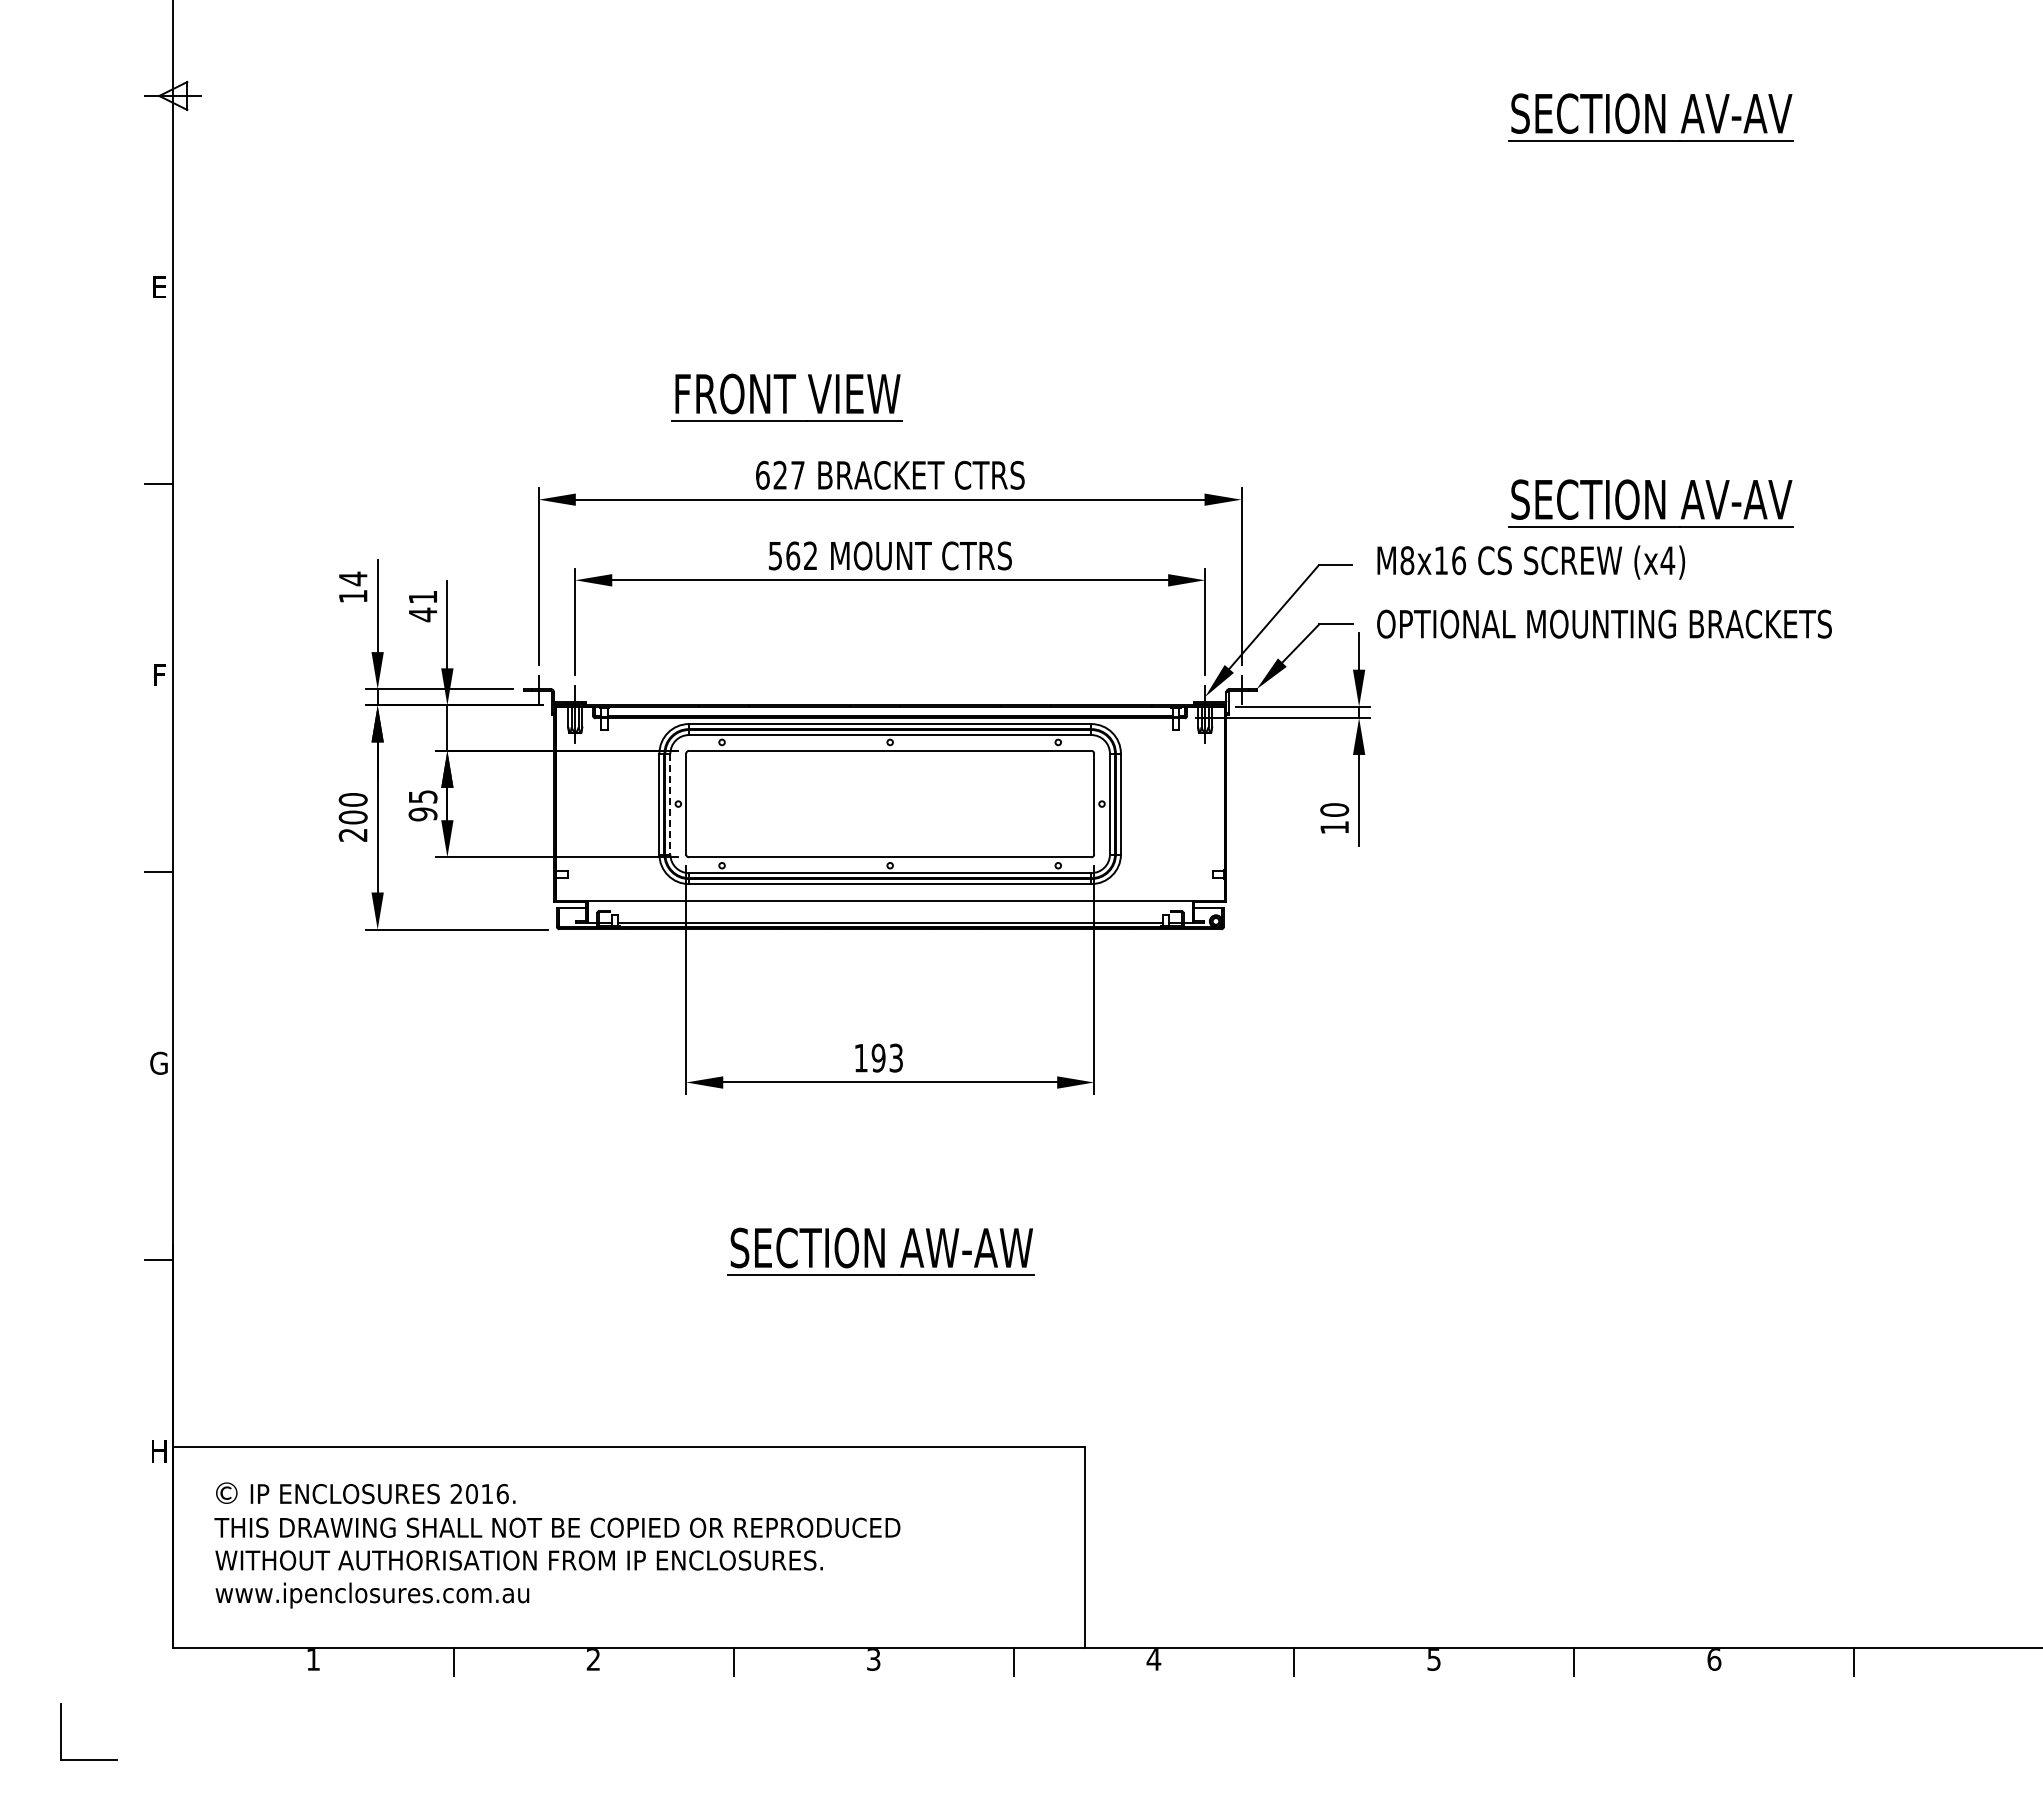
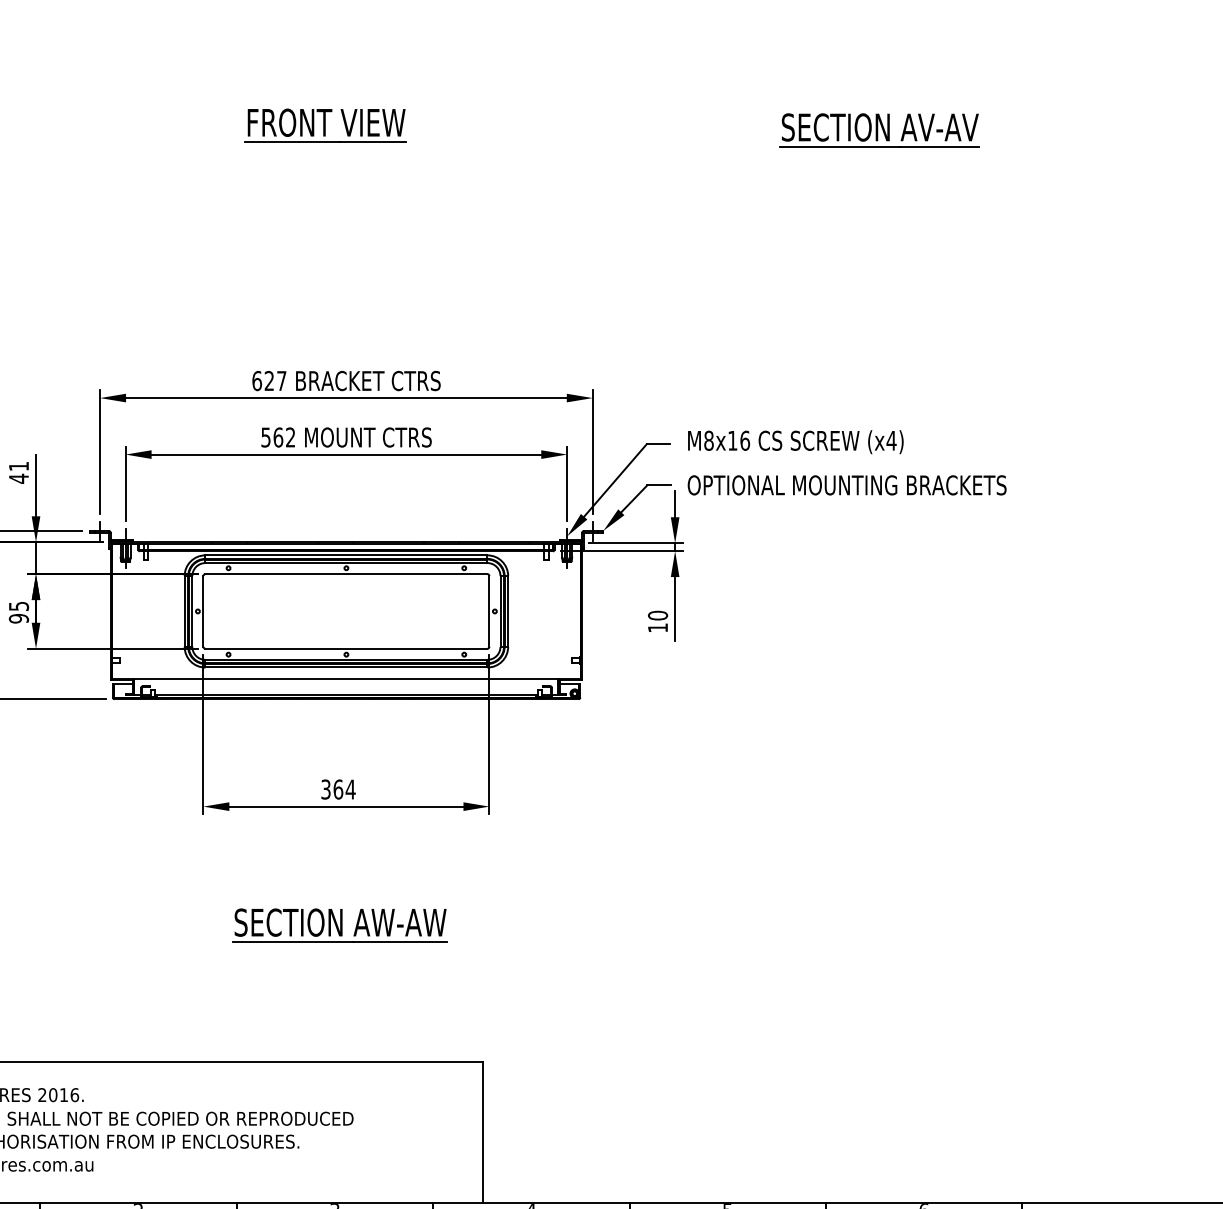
part: (786, 397) -> (325, 125), moved
part: (1650, 503) -> (879, 400), removed
line: (670, 804) -> (192, 611), dashed -> solid
text: (878, 1057) -> (338, 789), 193 -> 364

